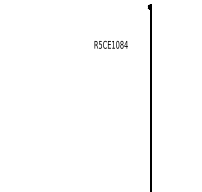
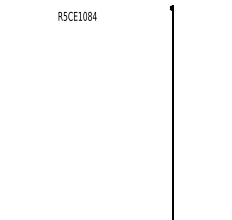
text: (111, 44) -> (77, 15), moved

